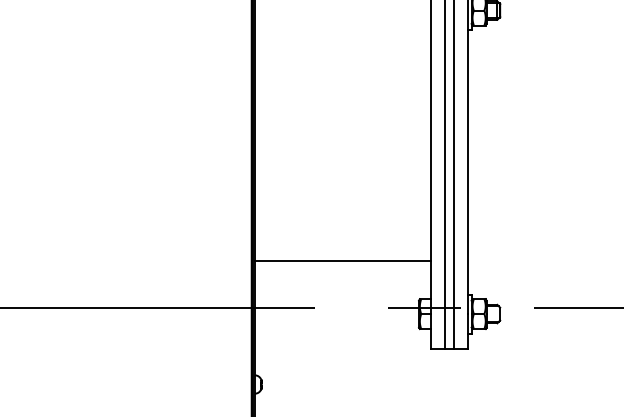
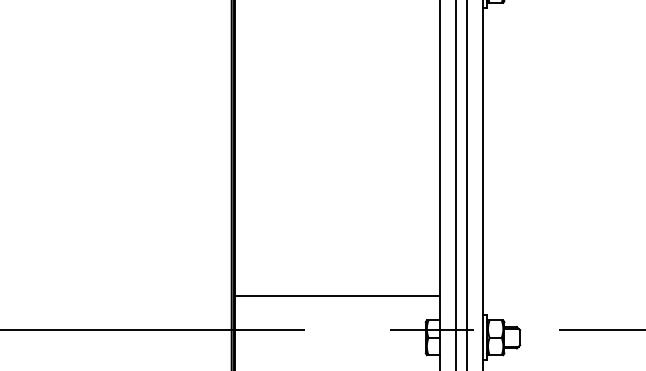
line: (342, 260) -> (337, 295), moved

